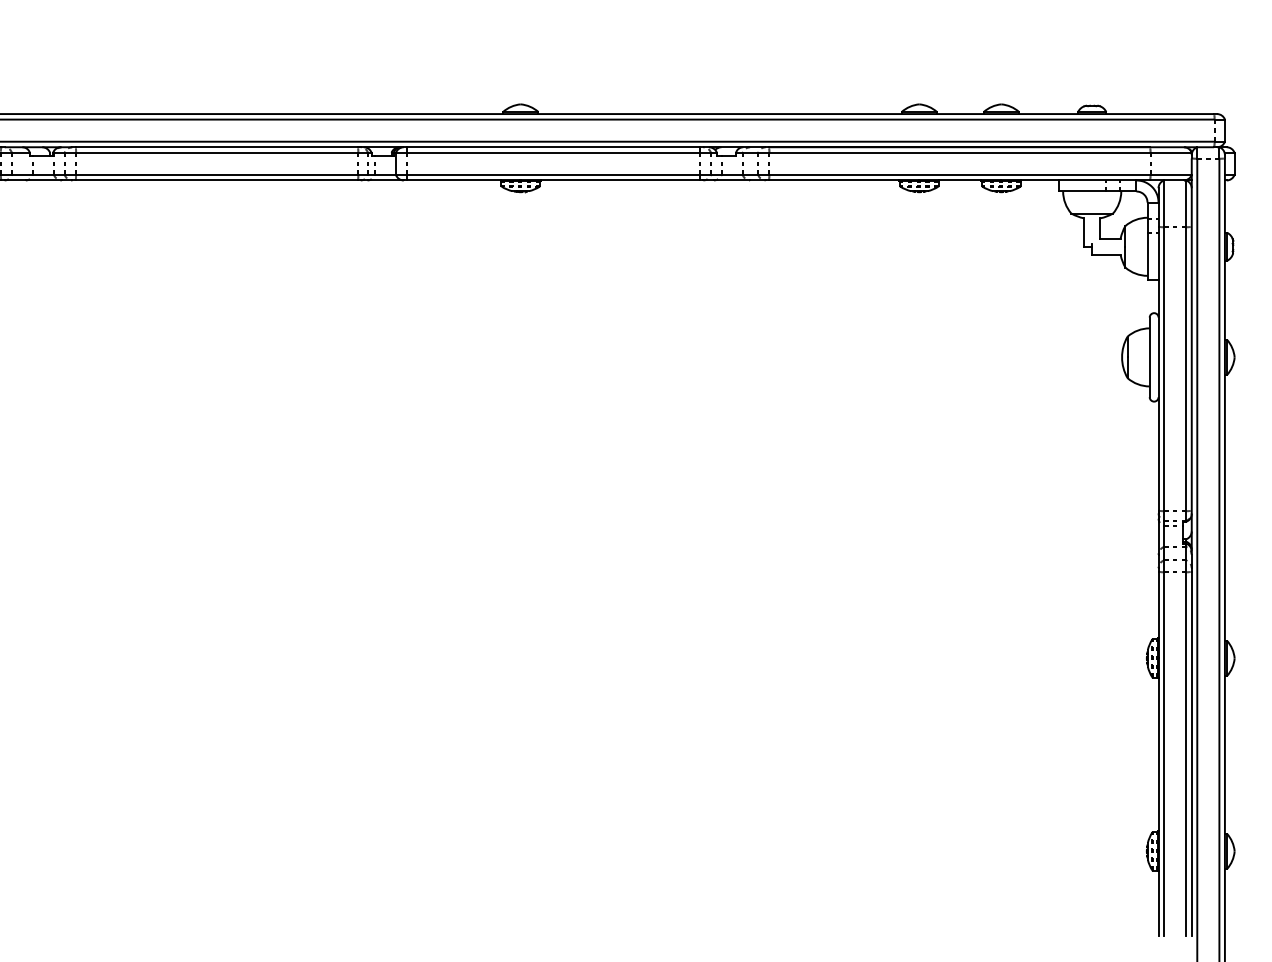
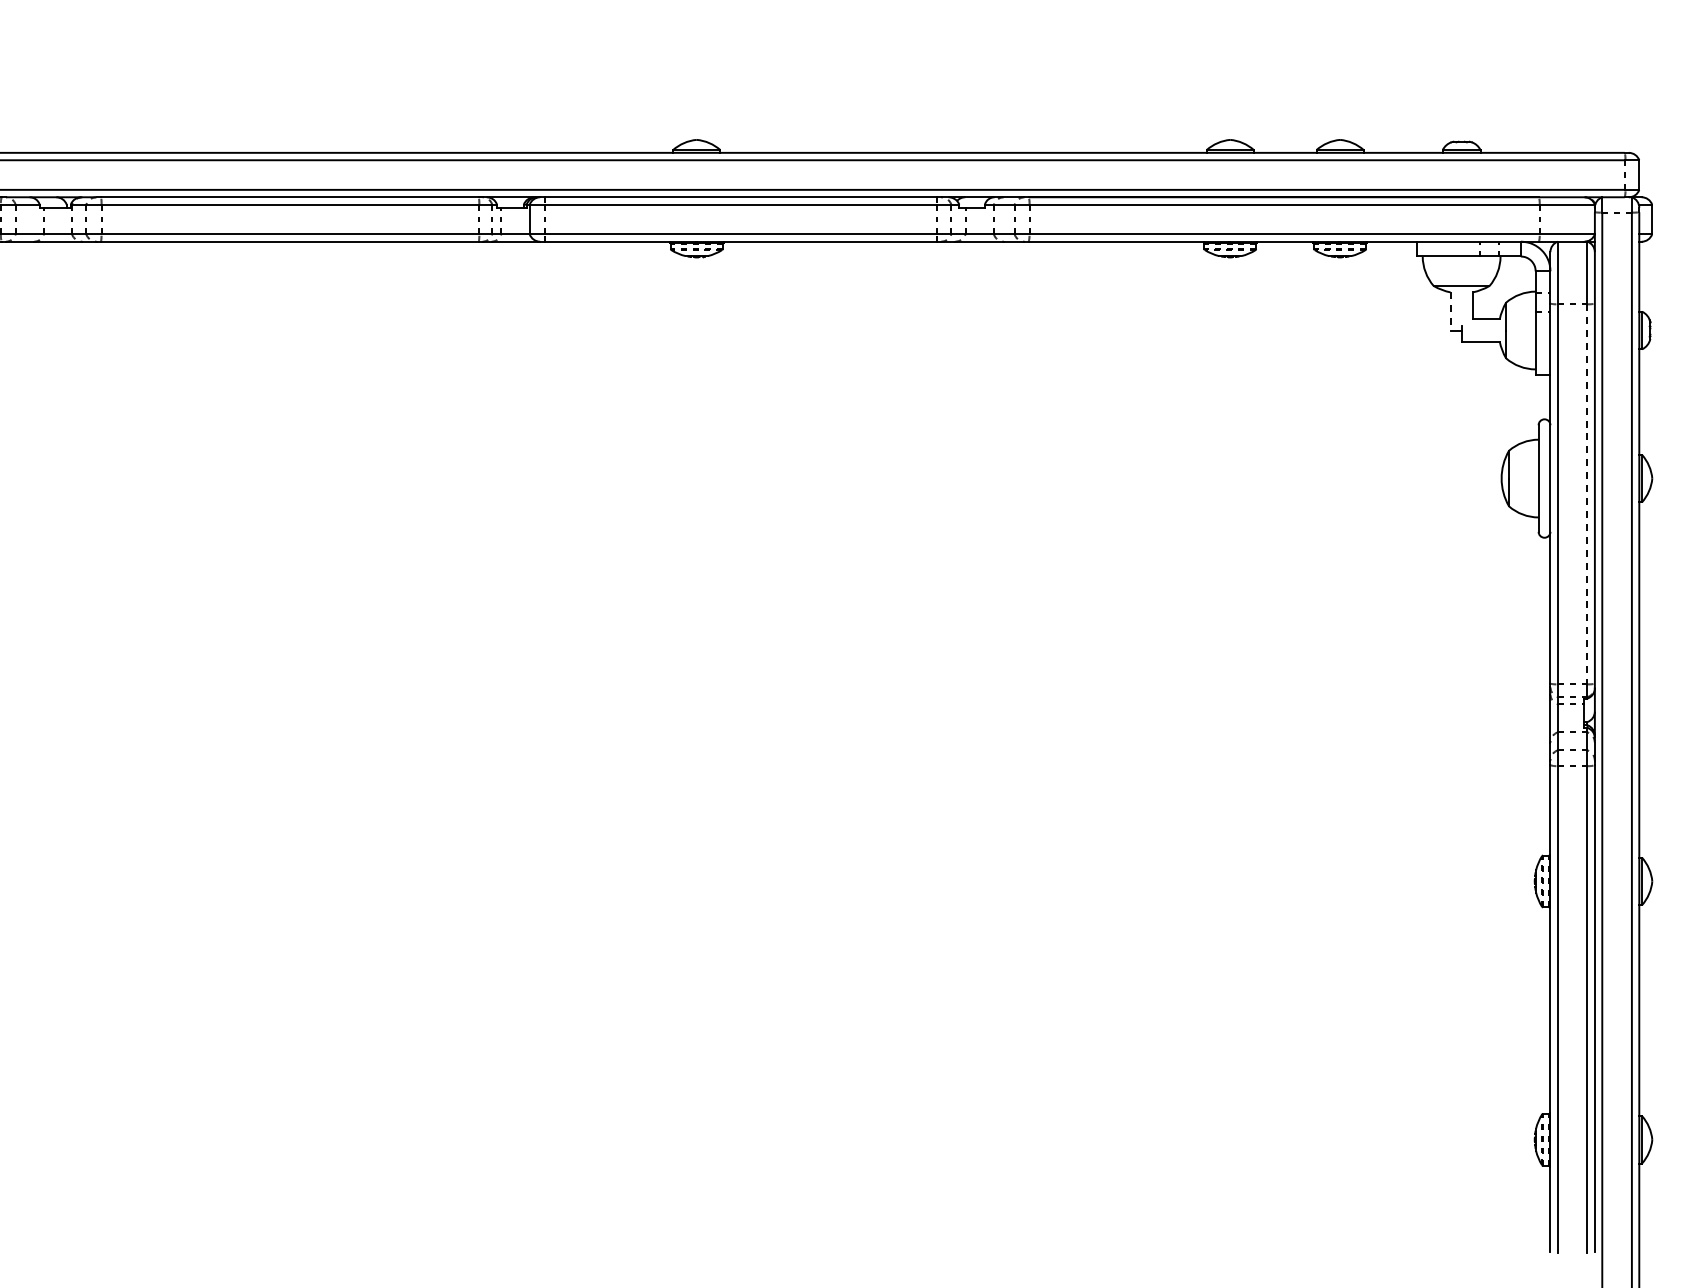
line: (1083, 232) -> (1450, 311), solid -> dashed
line: (1186, 369) -> (1587, 494), solid -> dashed

